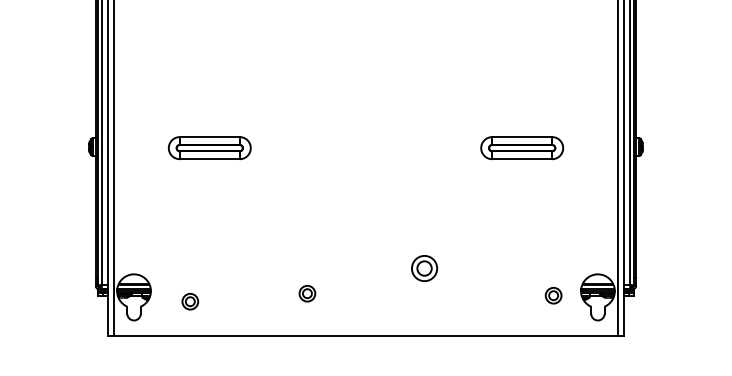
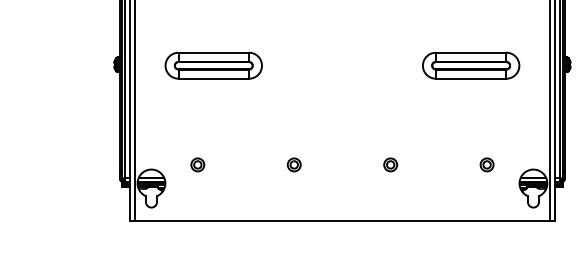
part: (209, 147) -> (213, 65), size x1.43
part: (521, 147) -> (470, 65), size x1.43
part: (424, 268) -> (390, 164), size x0.62
part: (307, 293) -> (294, 164), moved
part: (553, 295) -> (486, 164), moved
part: (190, 301) -> (197, 164), moved

